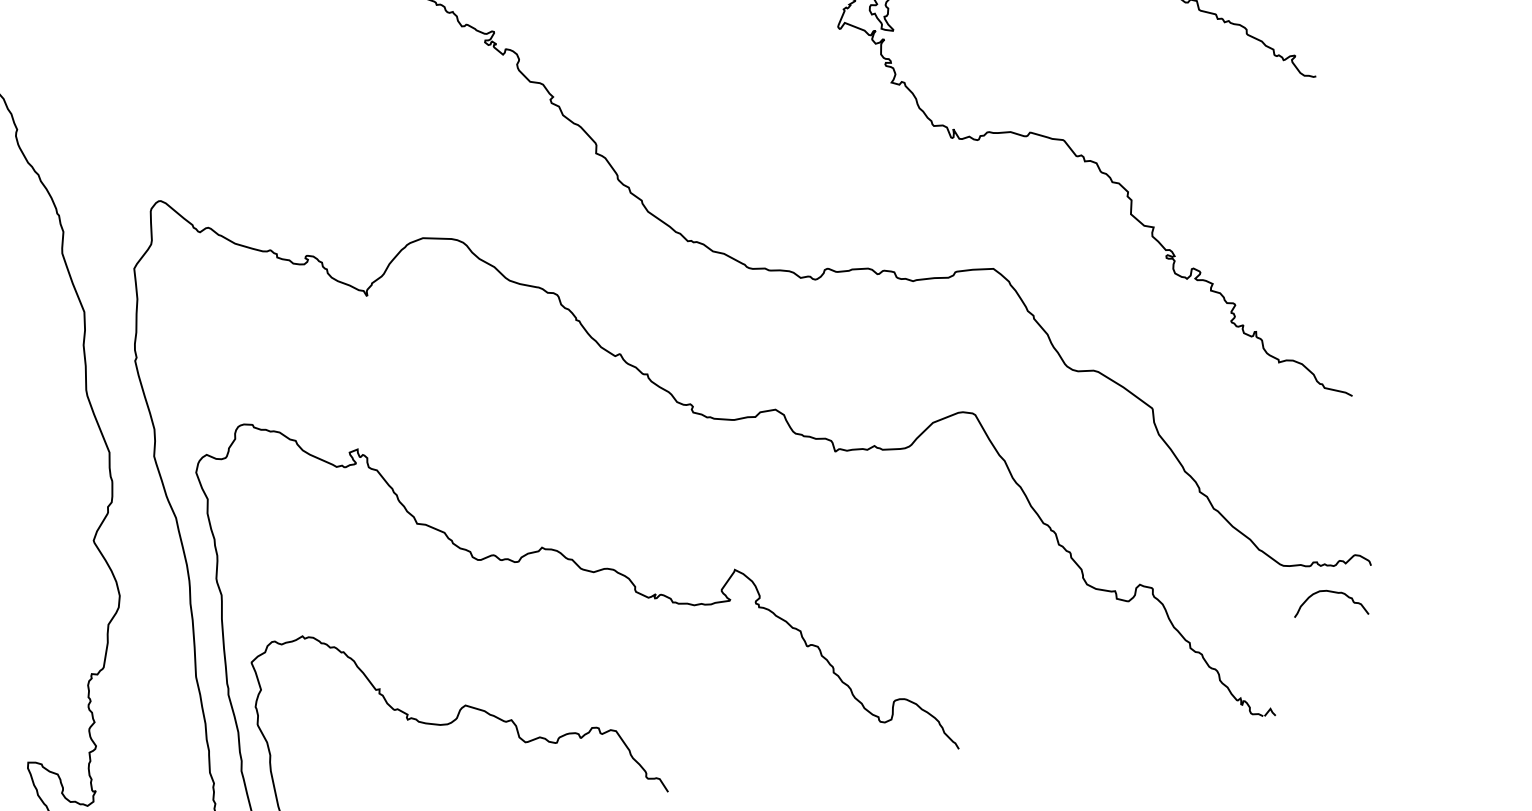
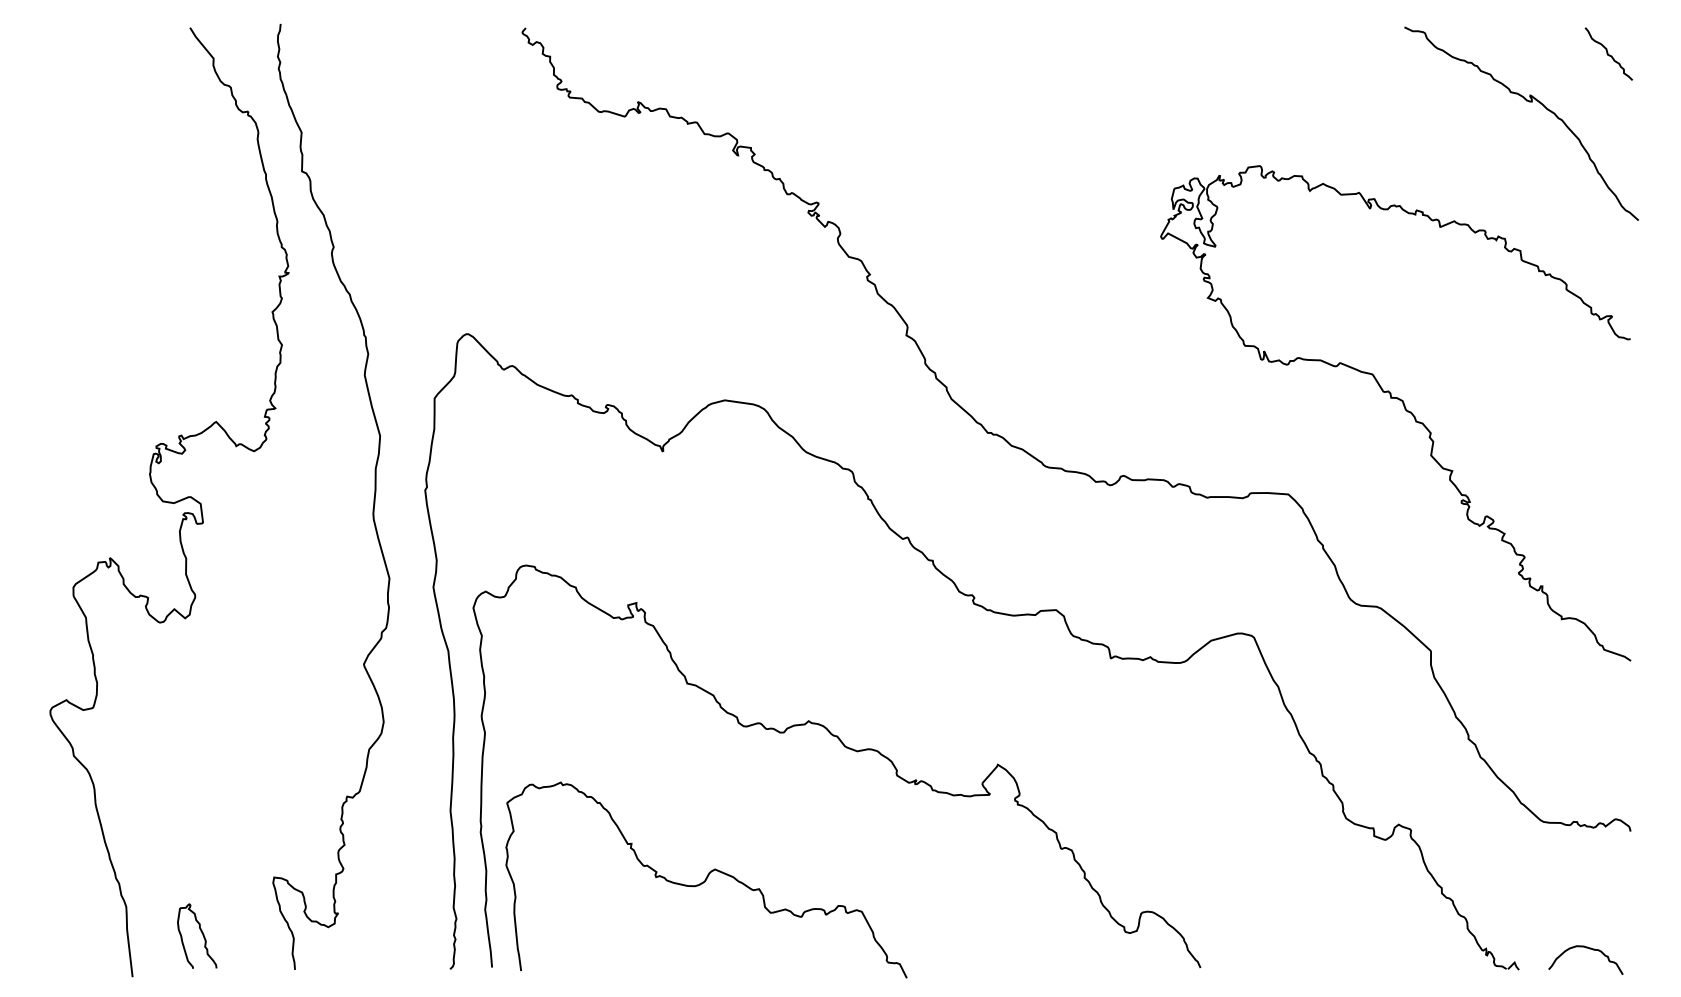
curve: (1332, 593) -> (1589, 949), moved

